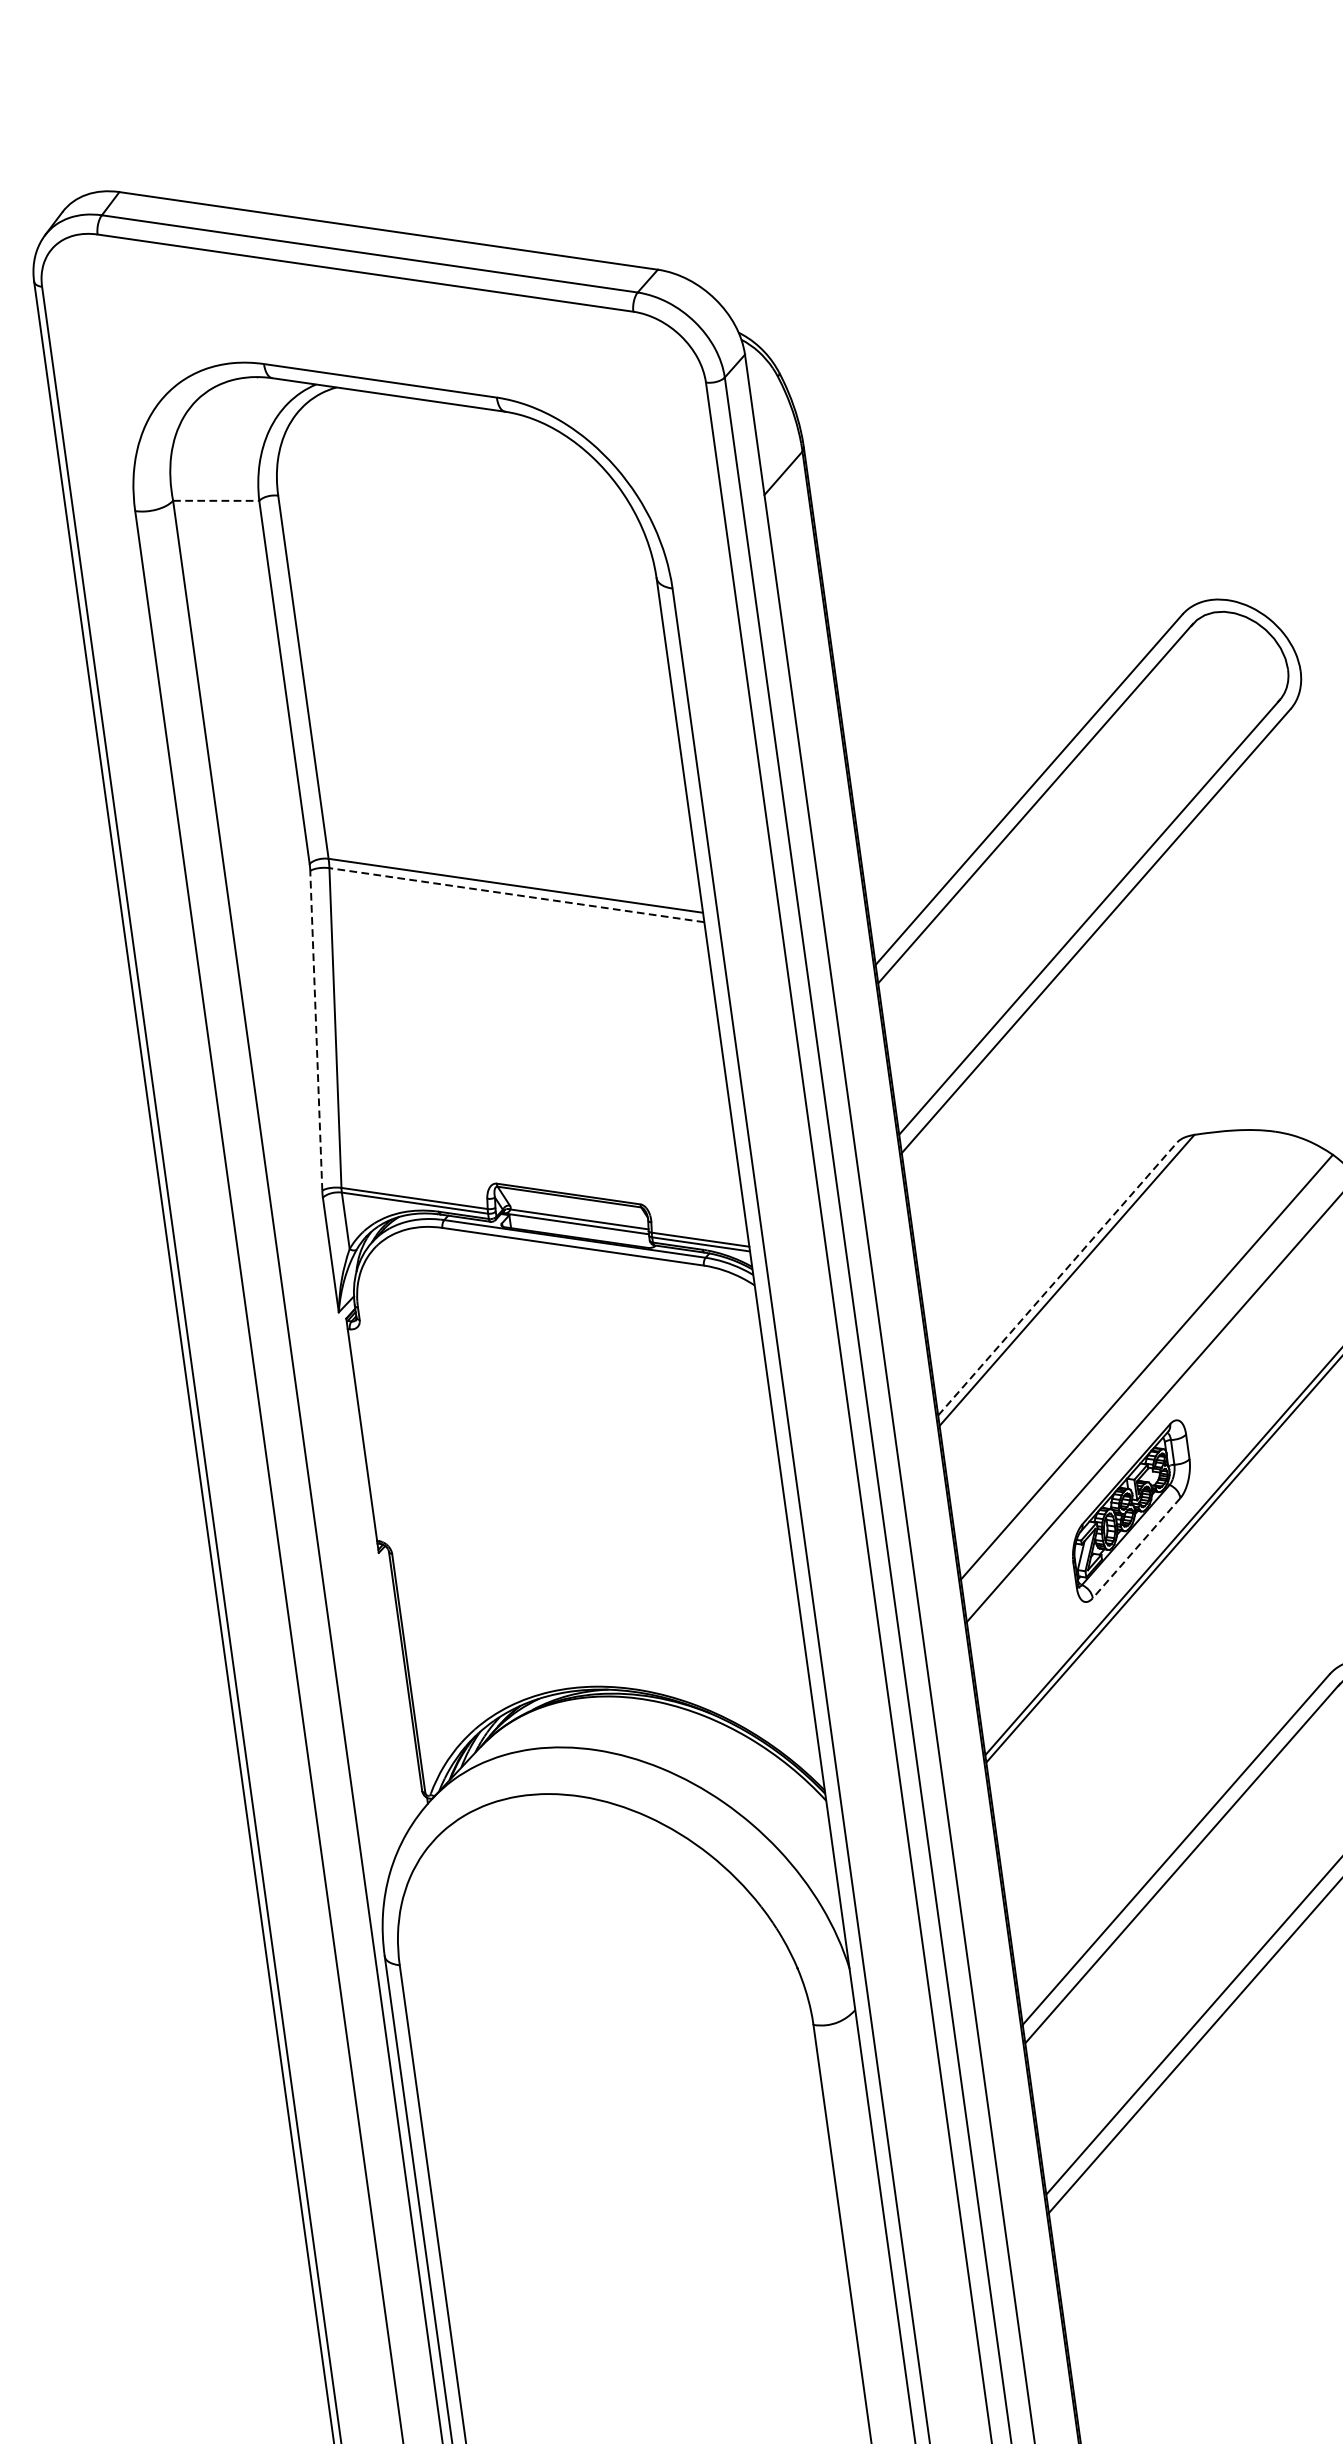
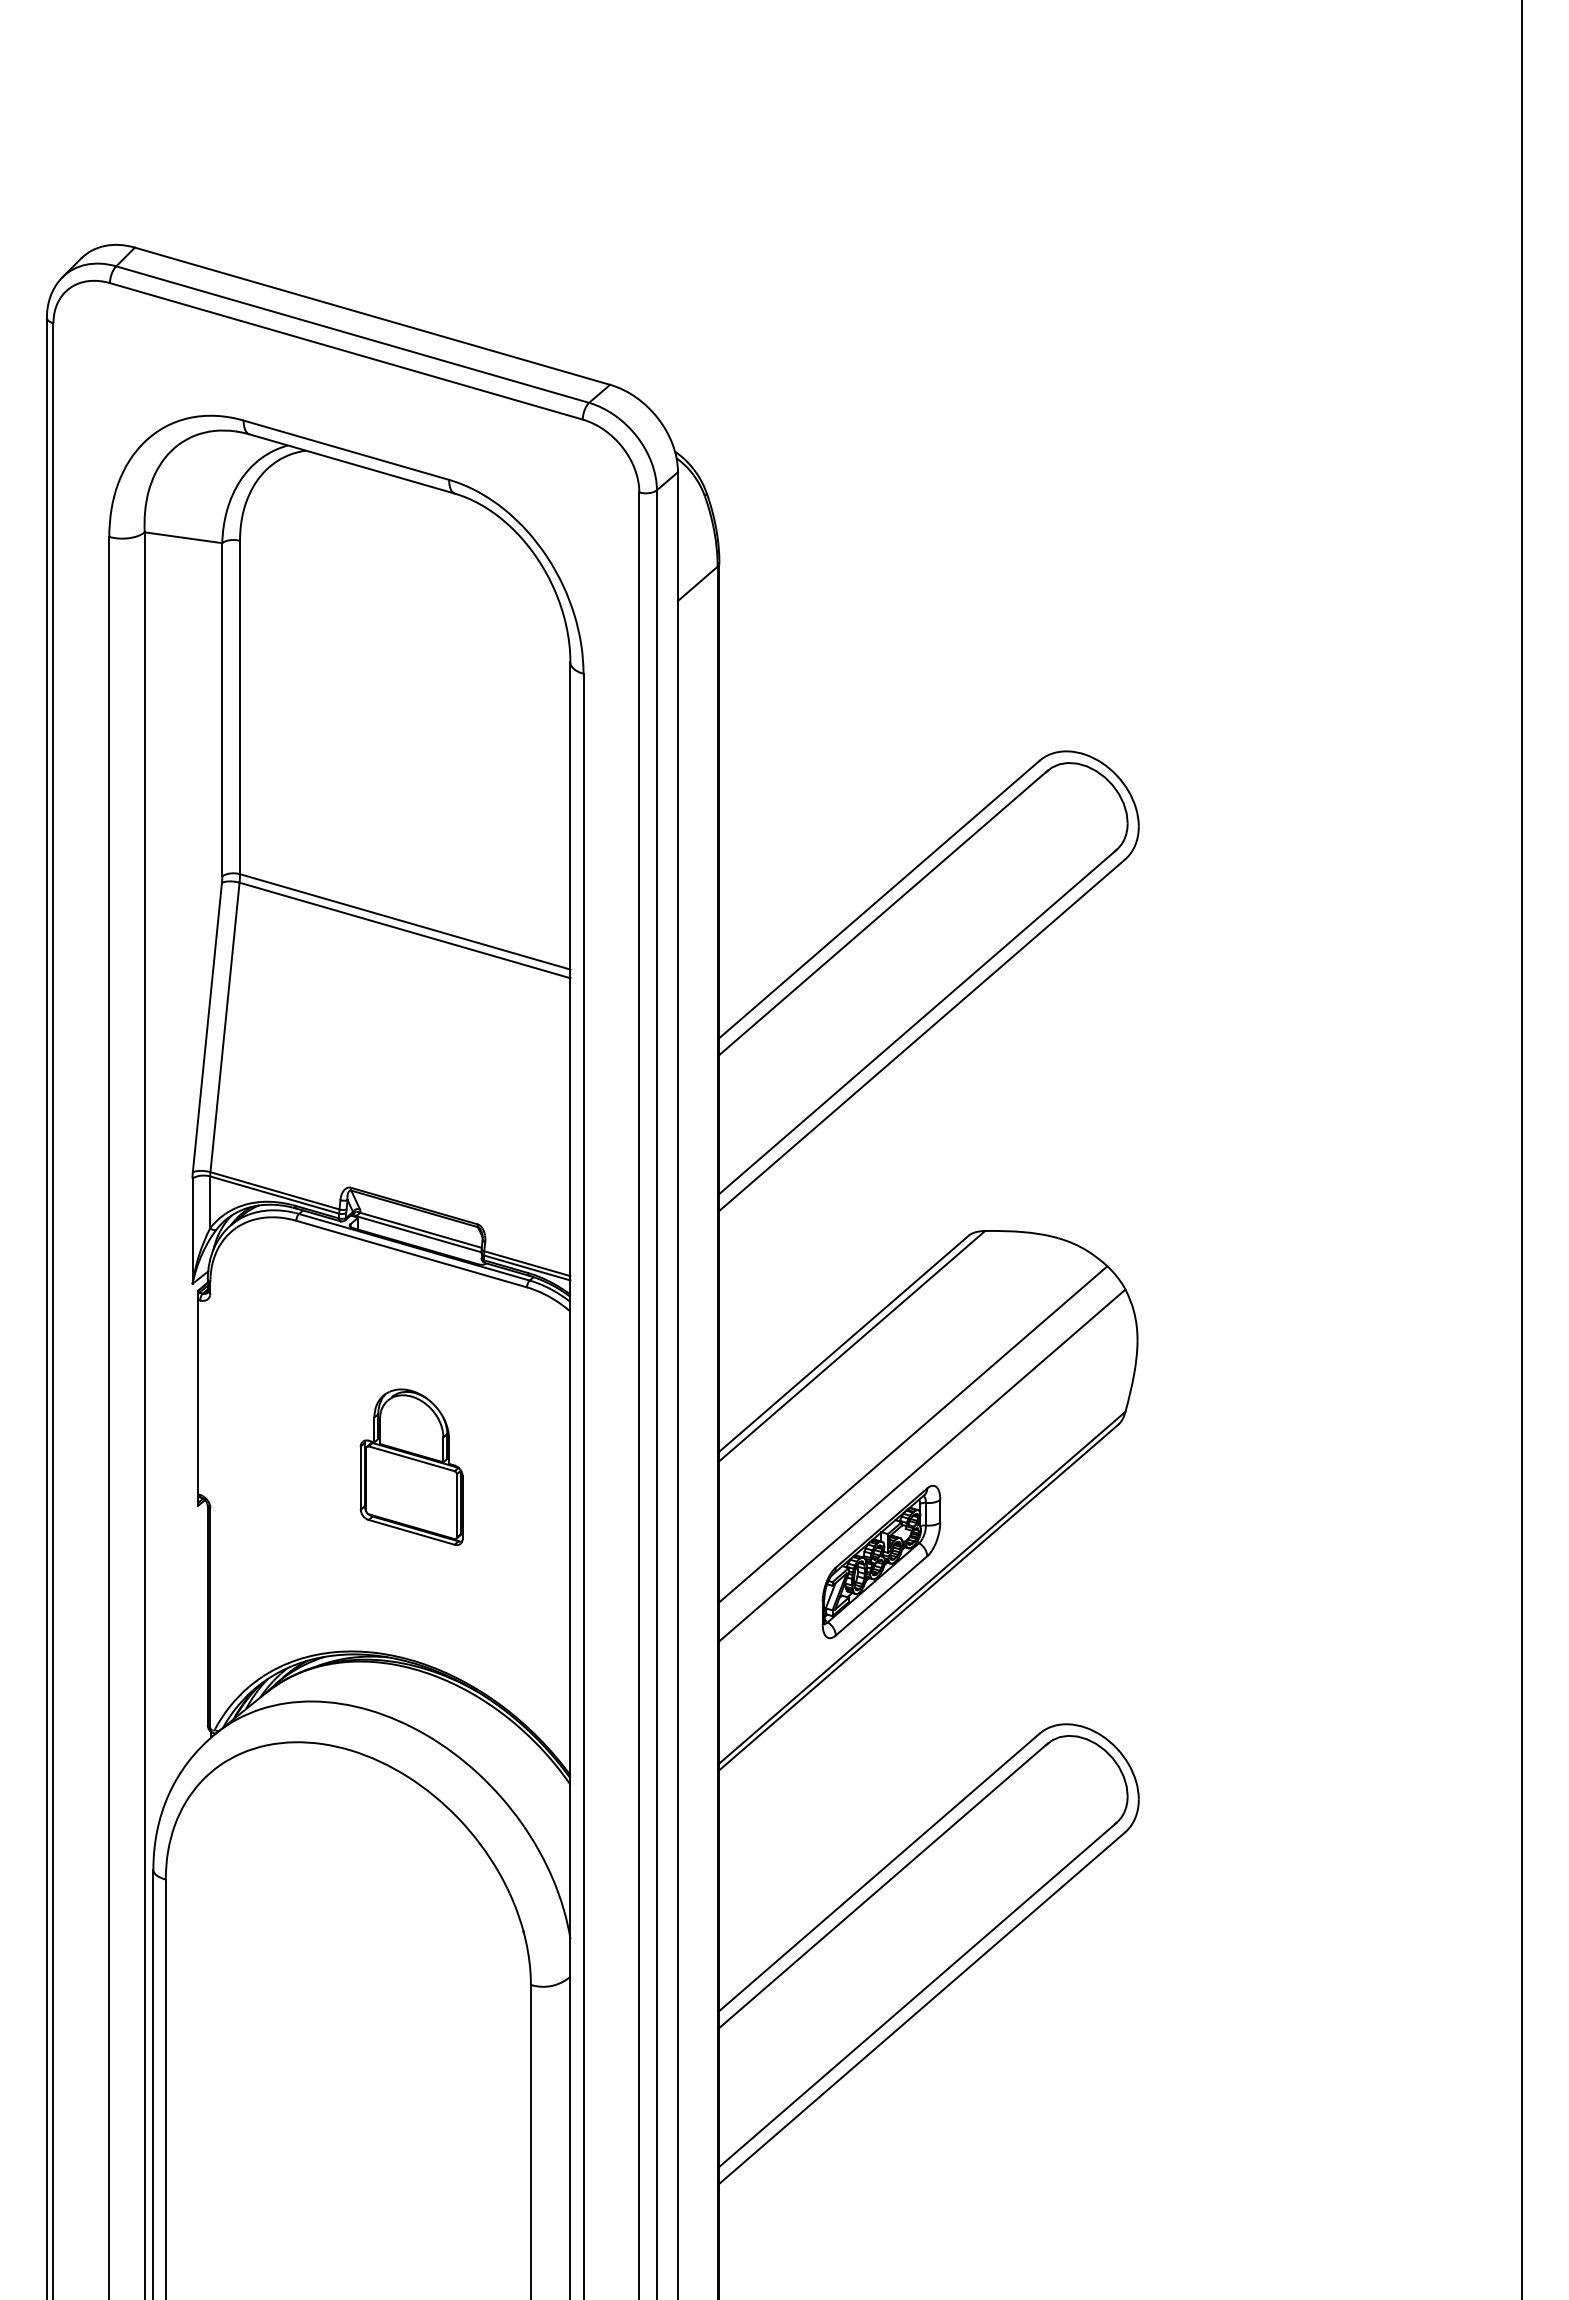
line: (217, 500) -> (184, 537), dashed -> solid
line: (516, 895) -> (404, 930), dashed -> solid
line: (316, 1030) -> (207, 1027), dashed -> solid
line: (1058, 1278) -> (844, 1343), dashed -> solid
part: (604, 1478) -> (411, 1466), added
line: (1136, 1548) -> (881, 1596), dashed -> solid

